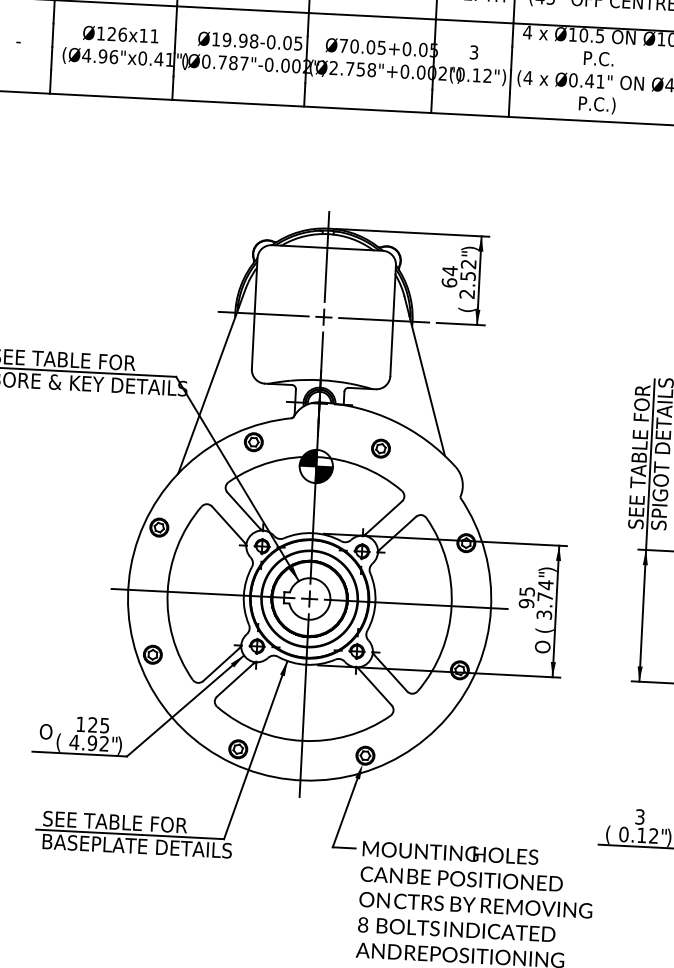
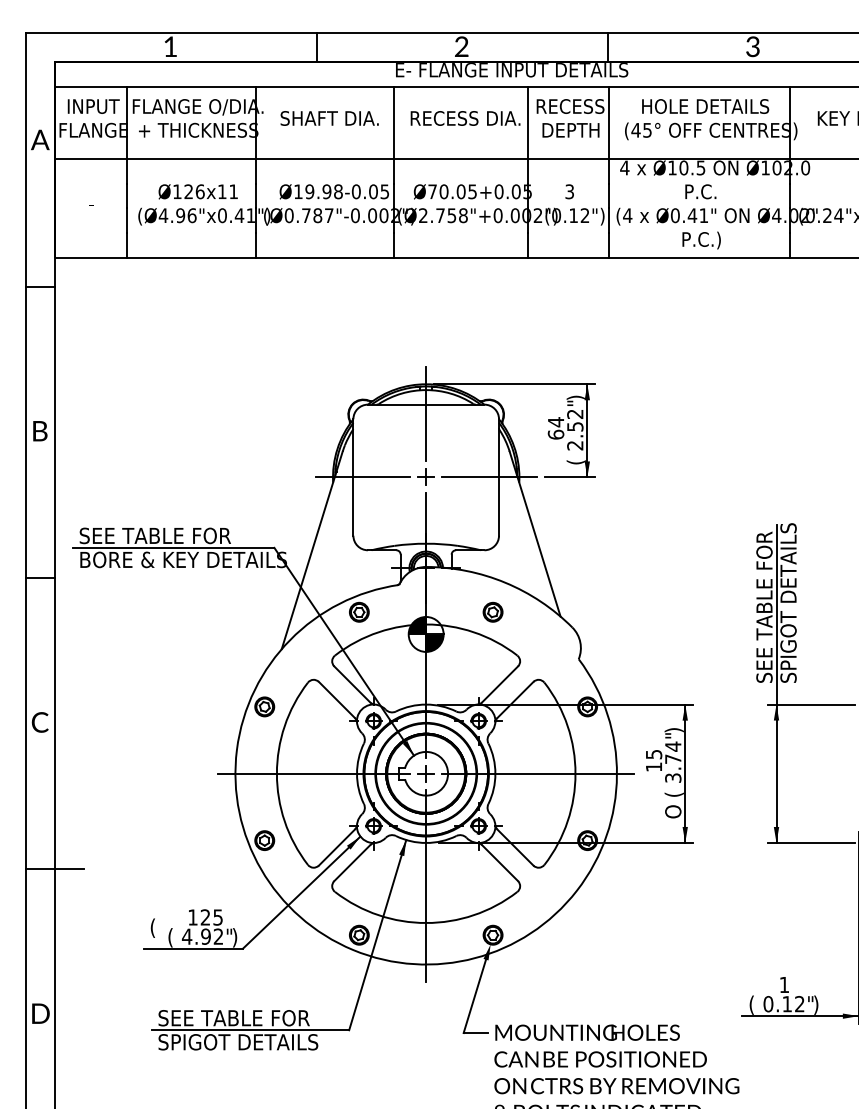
text: (526, 603) -> (653, 767), 95 -> 15
text: (45, 732) -> (156, 927), O -> (
text: (640, 816) -> (784, 984), 3 -> 1
text: (137, 846) -> (258, 1042), BASEPLATE DETAILS -> SPIGOT DETAILS

